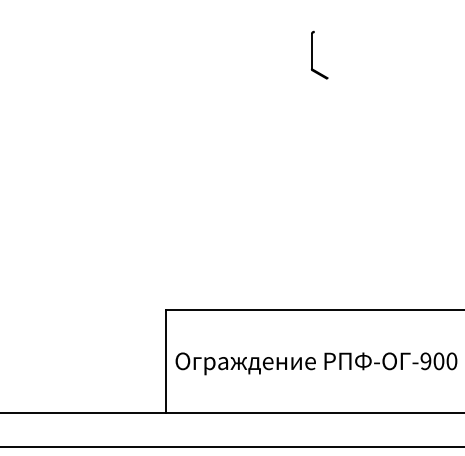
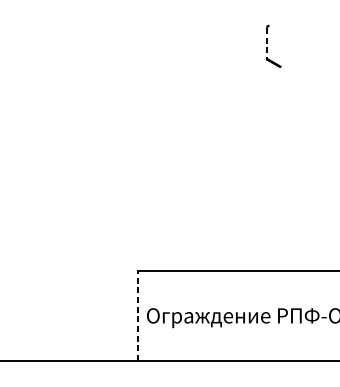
line: (311, 51) -> (266, 43), solid -> dashed
line: (165, 360) -> (138, 315), solid -> dashed

